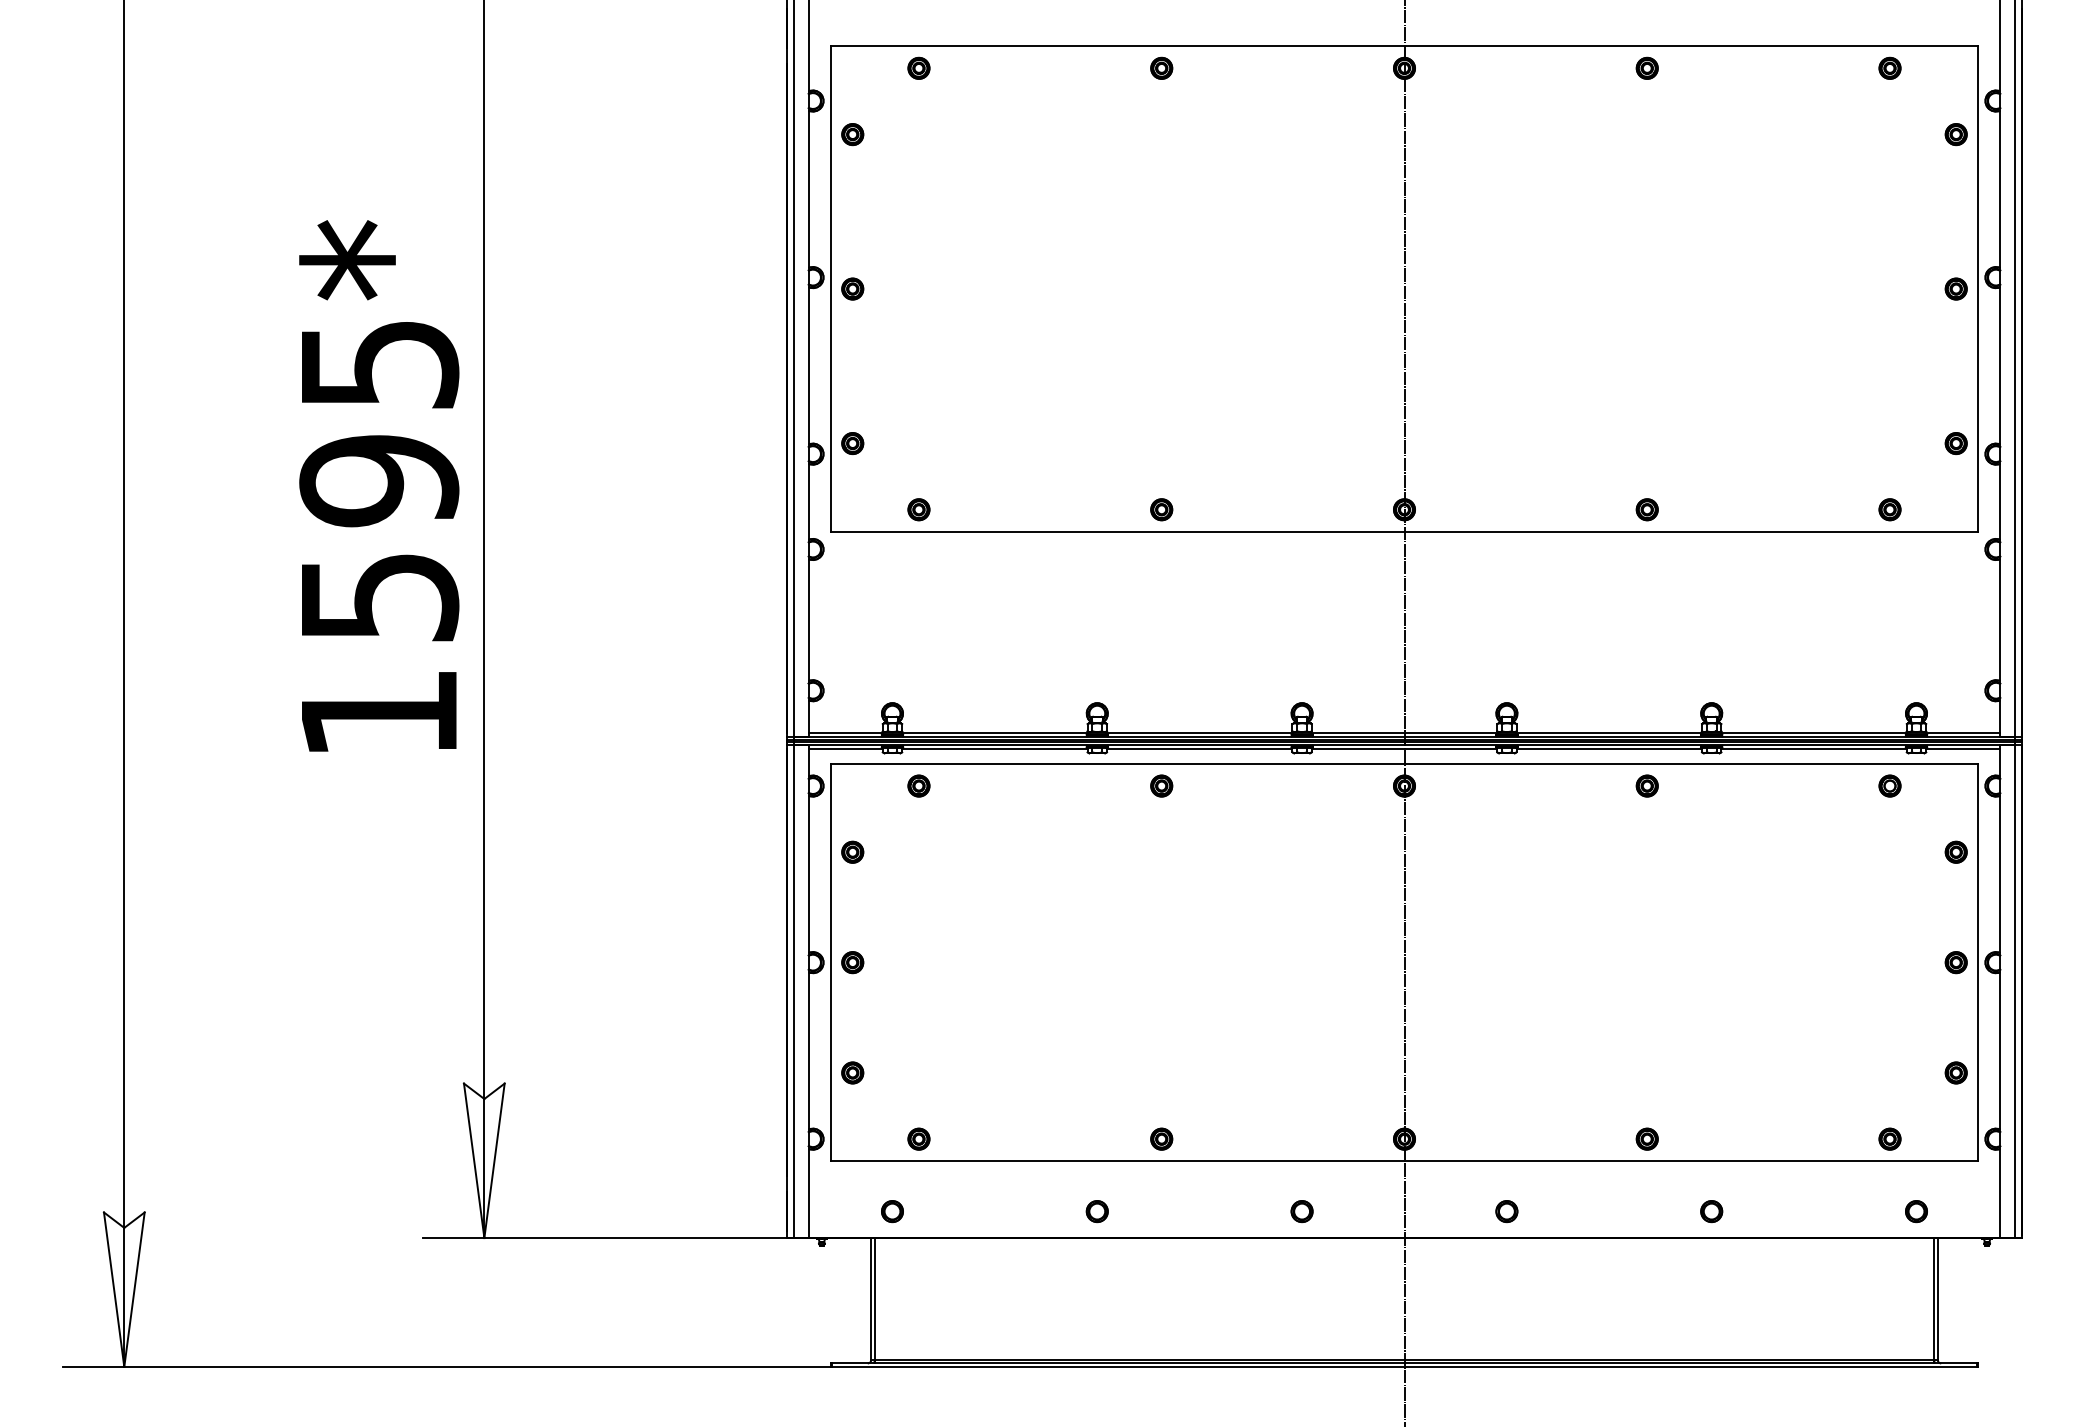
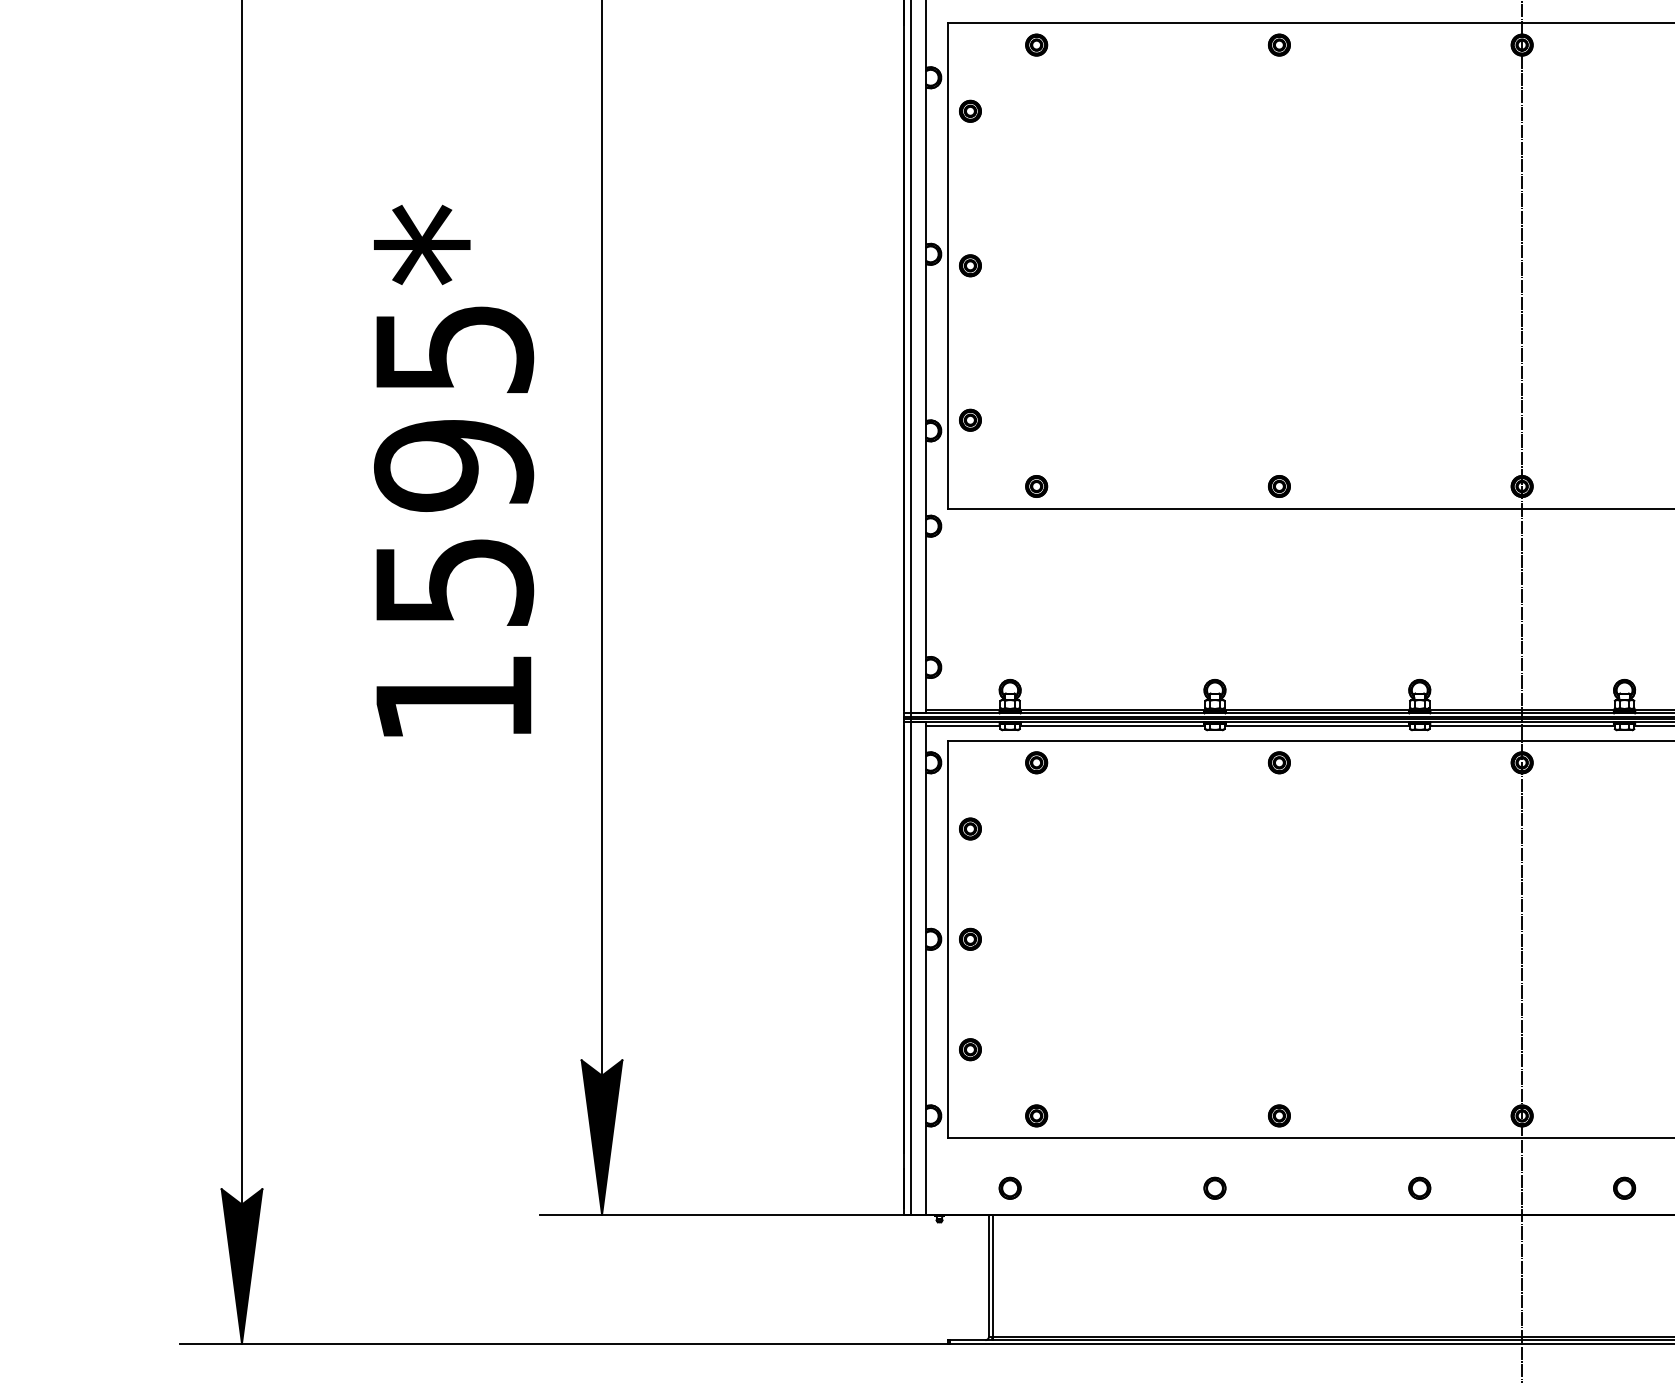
text: (379, 485) -> (454, 470), moved
fill: (483, 1160) -> (601, 1137), added
fill: (124, 1289) -> (242, 1266), added

